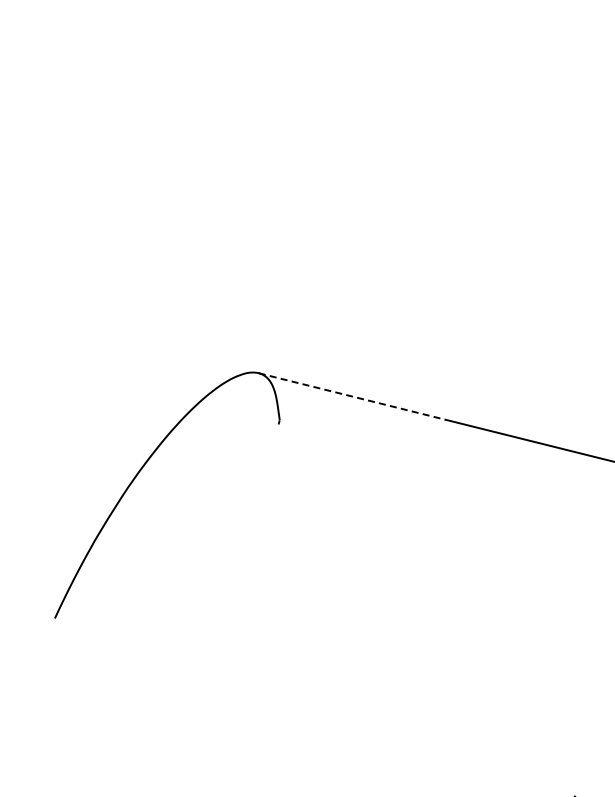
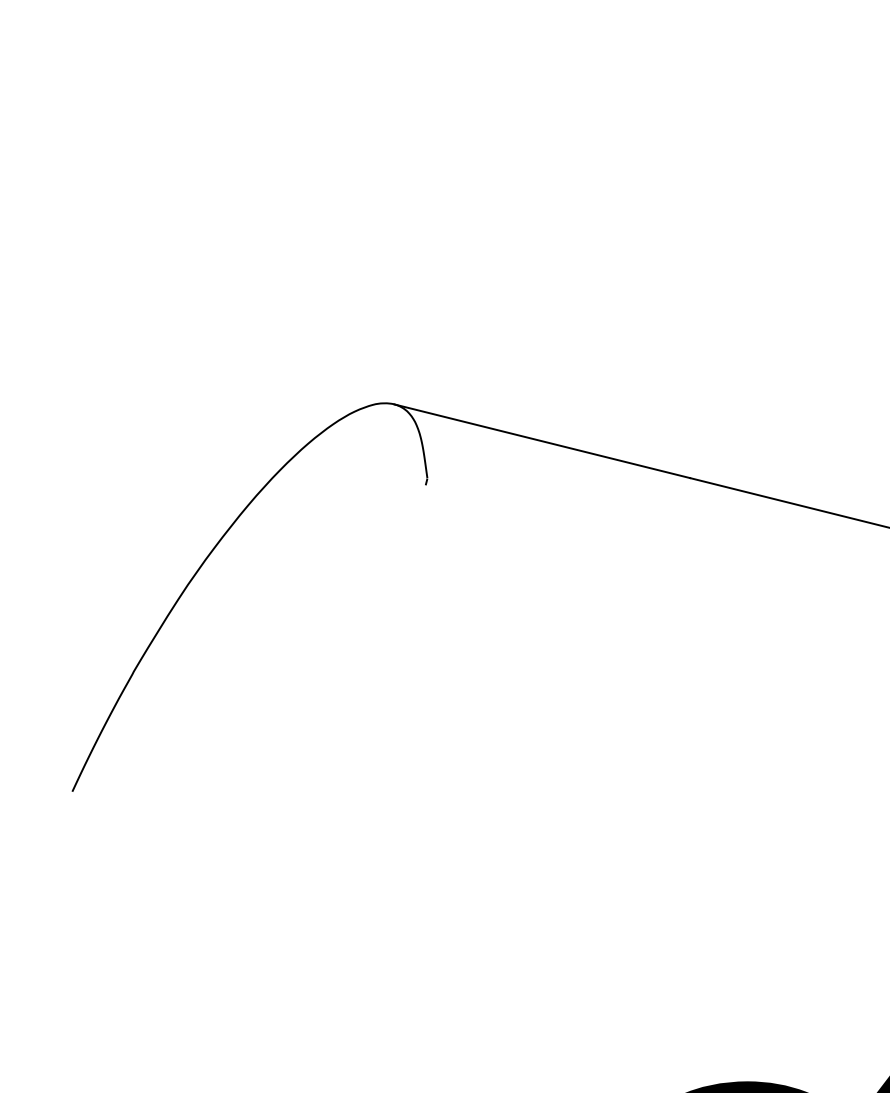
line: (352, 396) -> (542, 441), dashed -> solid

